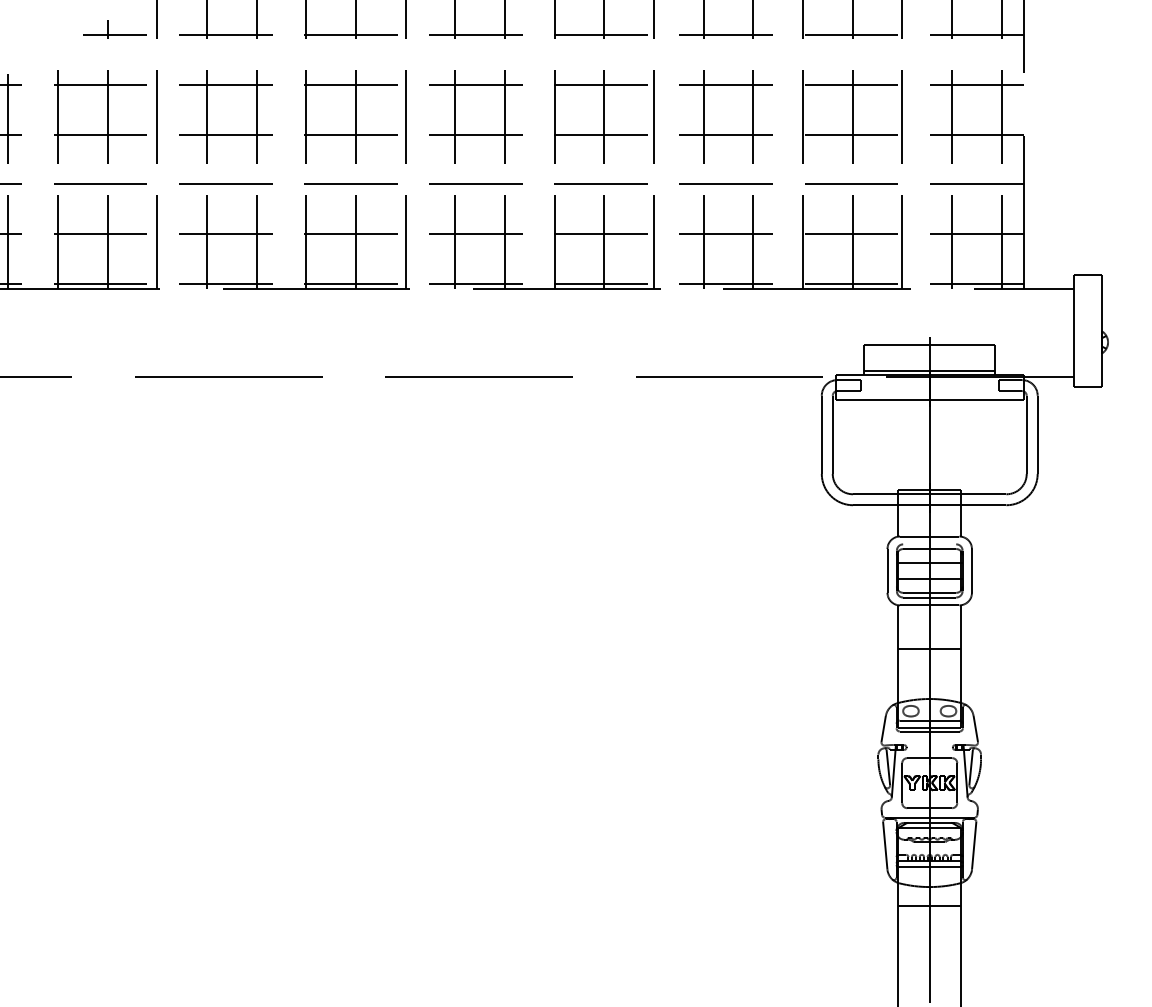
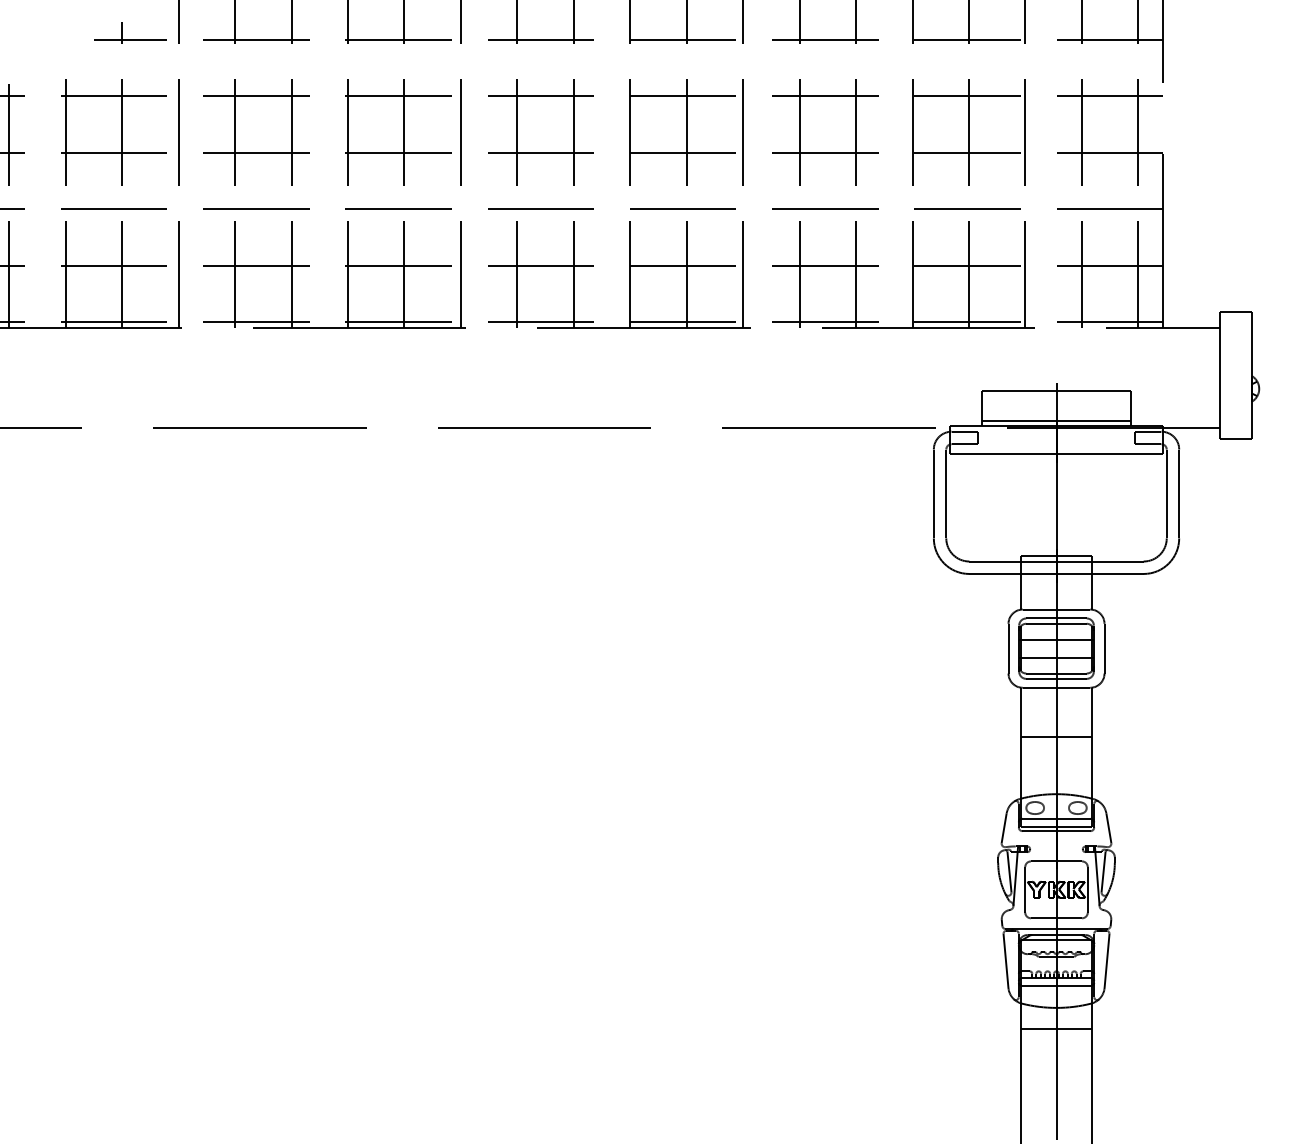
line: (929, 544) -> (1056, 618), added

